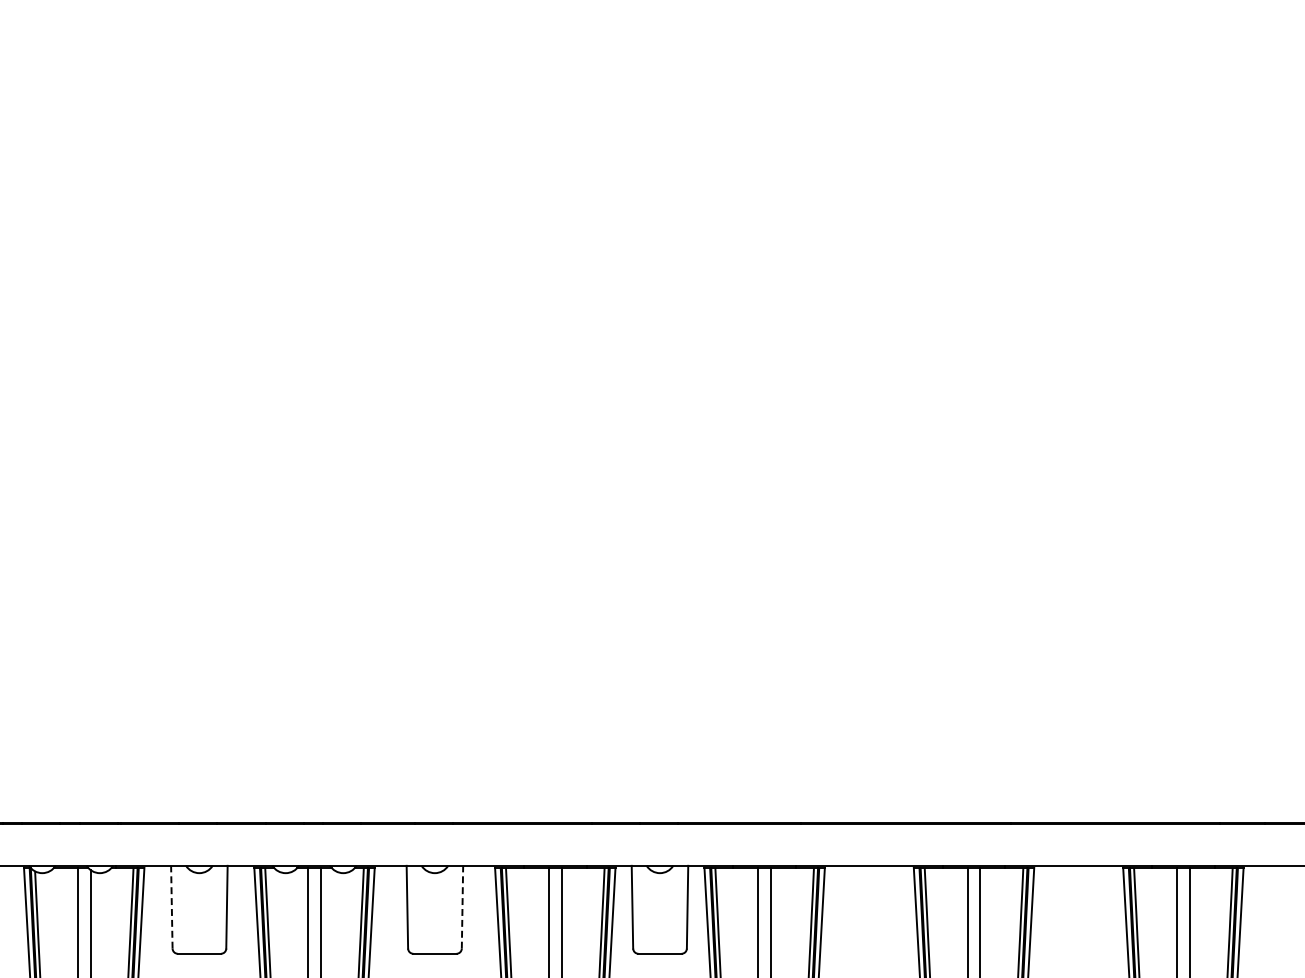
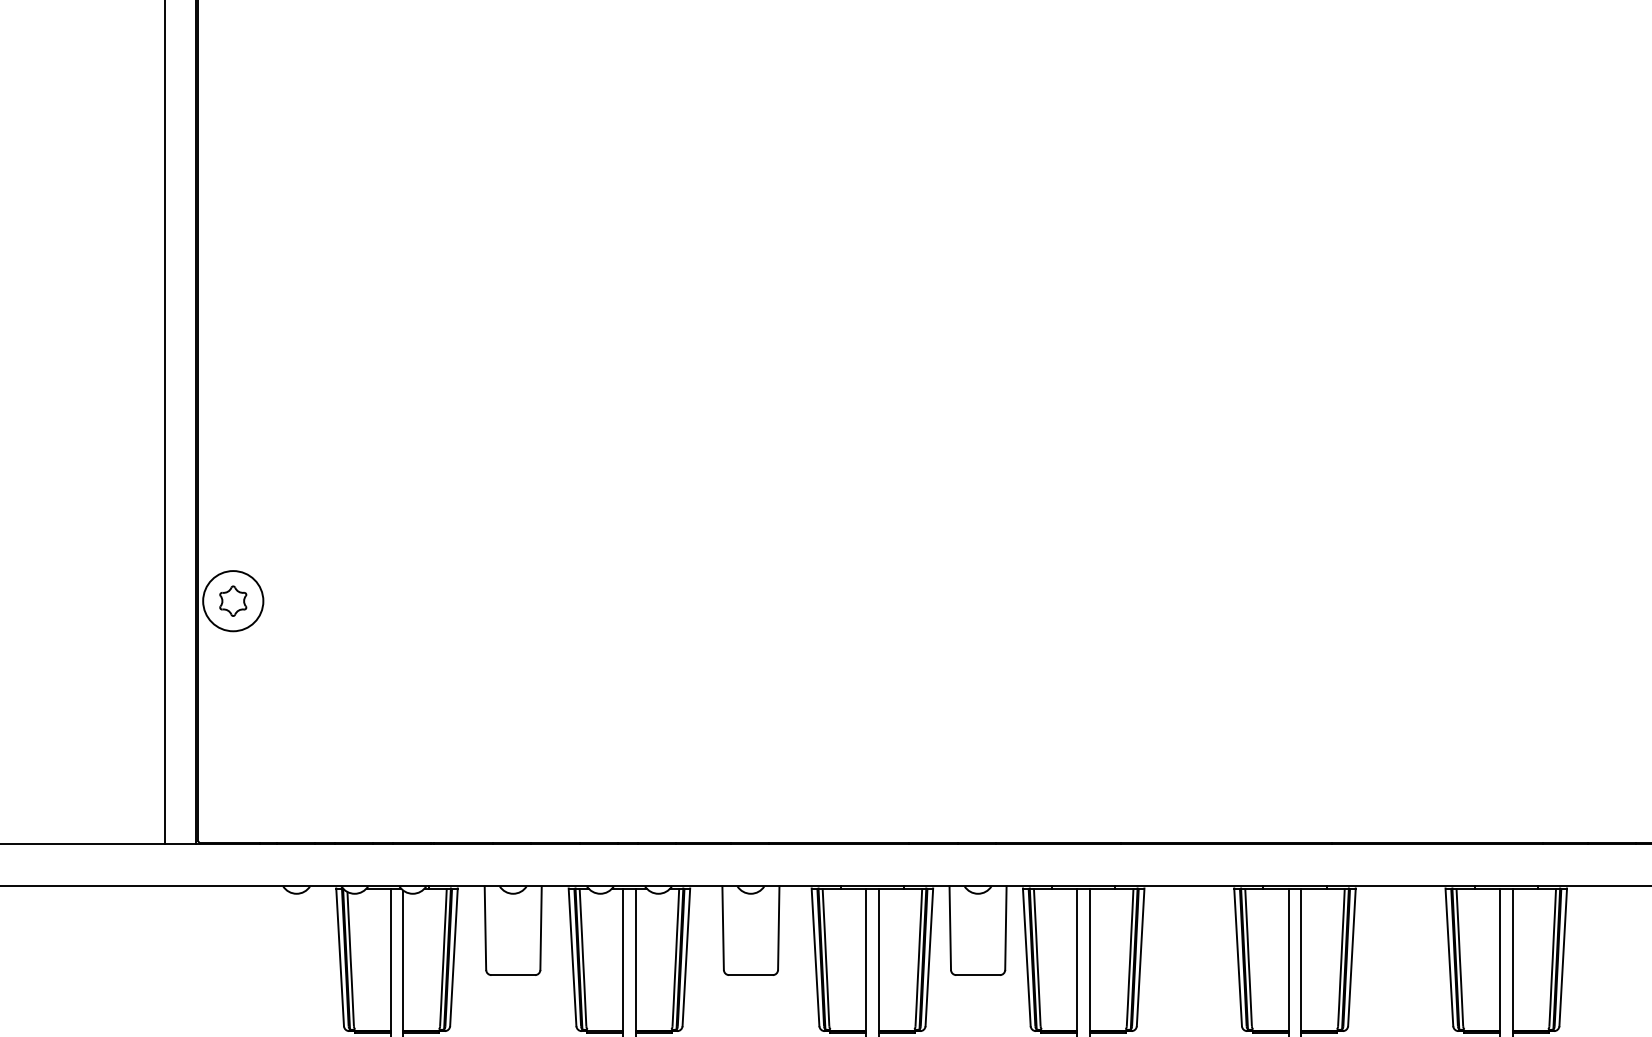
line: (171, 907) -> (485, 928), dashed -> solid
line: (462, 907) -> (778, 928), dashed -> solid

